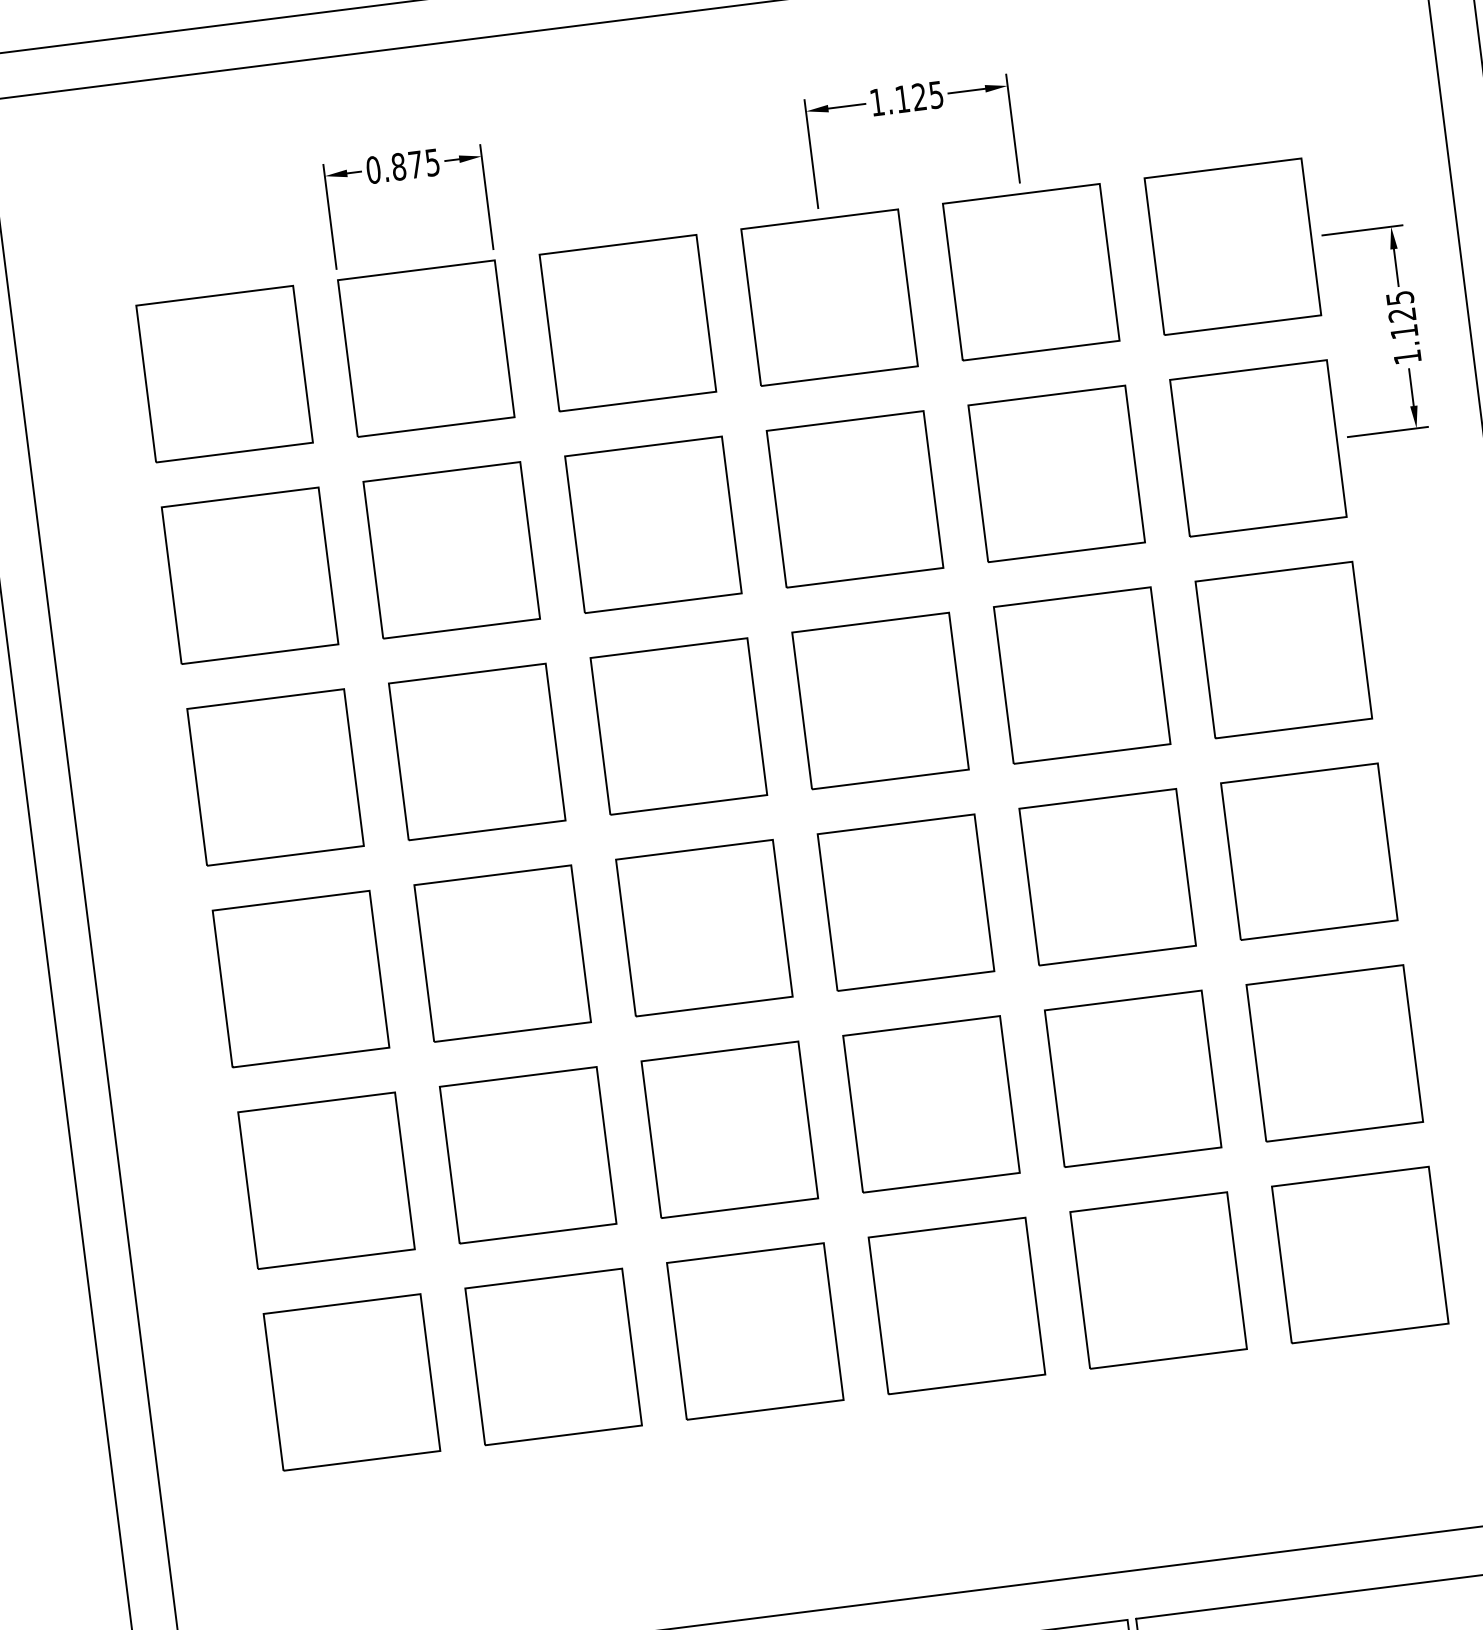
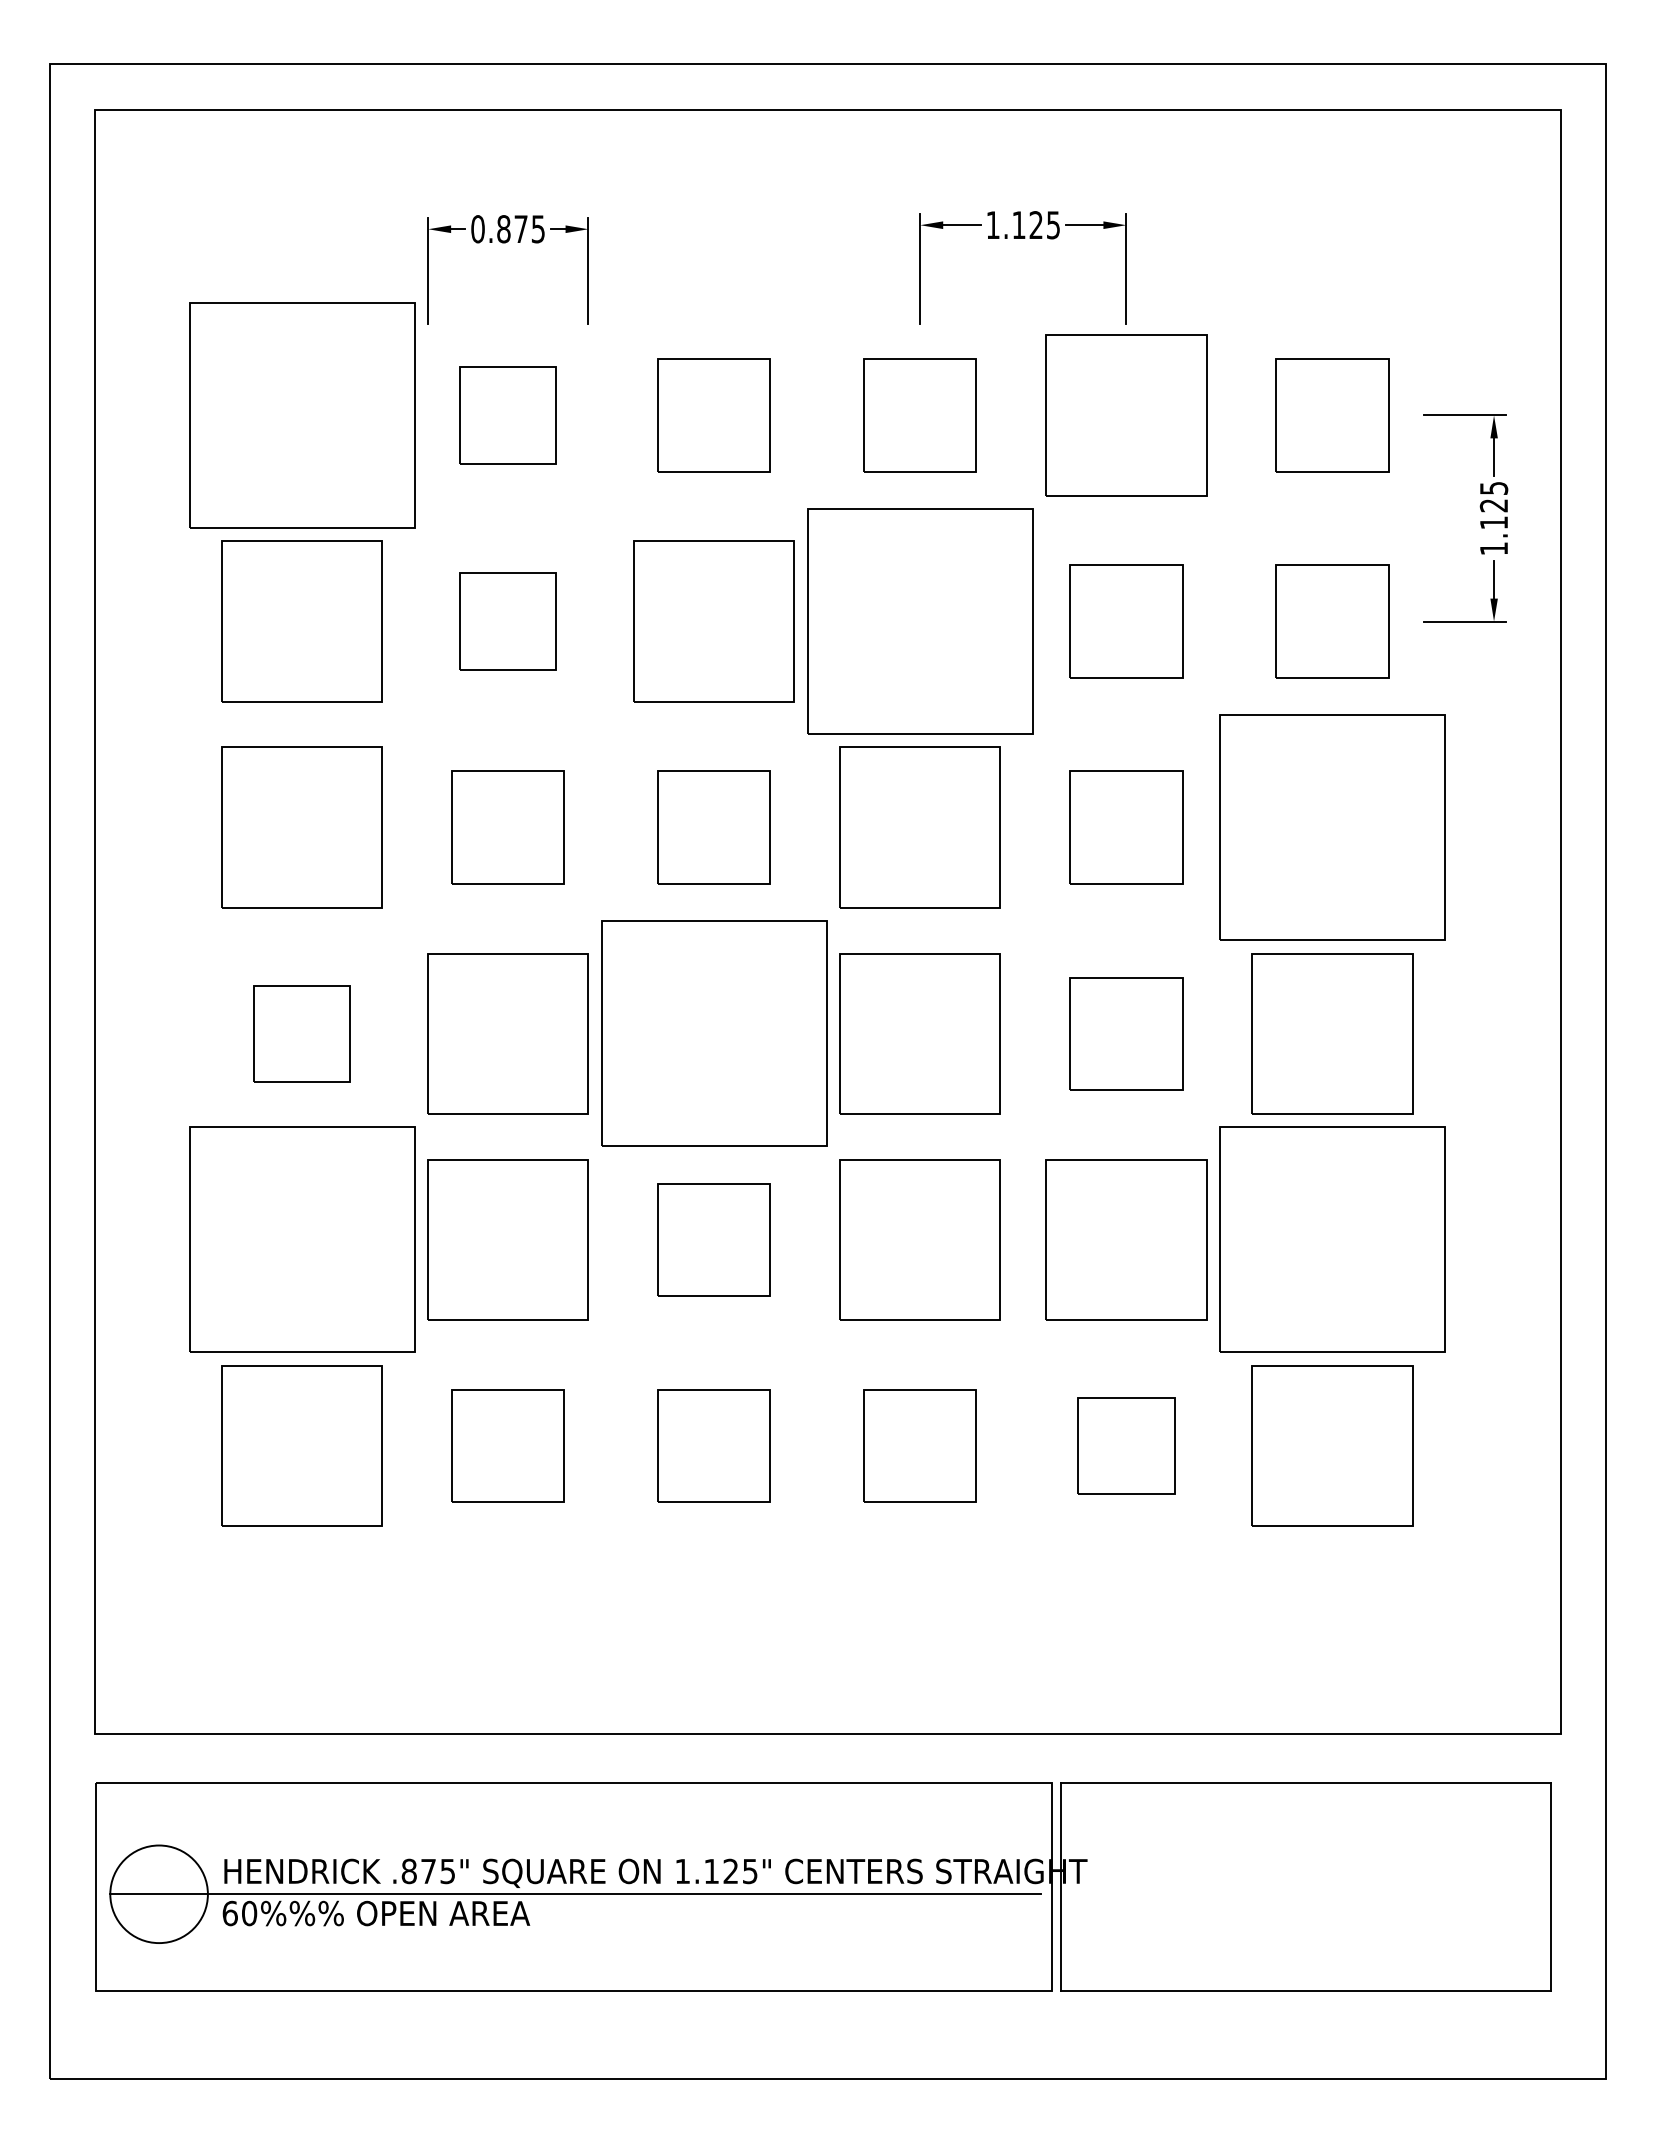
part: (1233, 246) -> (1332, 415), size x0.7
part: (828, 297) -> (919, 415), size x0.7
part: (627, 323) -> (713, 415), size x0.7
part: (425, 348) -> (507, 415), size x0.6
part: (223, 374) -> (301, 415), size x1.4
part: (1258, 448) -> (1332, 621), size x0.7
part: (1056, 473) -> (1126, 621), size x0.7
part: (854, 499) -> (919, 621), size x1.4
part: (450, 550) -> (507, 621), size x0.6
part: (1283, 650) -> (1332, 827), size x1.4
part: (1082, 675) -> (1126, 827), size x0.7
part: (678, 726) -> (713, 827), size x0.7
part: (476, 752) -> (507, 827), size x0.7
part: (1107, 877) -> (1126, 1033), size x0.7
part: (703, 928) -> (713, 1033), size x1.4
part: (300, 979) -> (301, 1033), size x0.6
part: (1334, 1053) -> (1332, 1239), size x1.4
part: (729, 1129) -> (713, 1239), size x0.7
part: (325, 1180) -> (301, 1239), size x1.4
part: (1158, 1280) -> (1126, 1445), size x0.6
part: (956, 1305) -> (919, 1445), size x0.7
part: (754, 1331) -> (713, 1445), size x0.7
part: (552, 1356) -> (507, 1445), size x0.7

